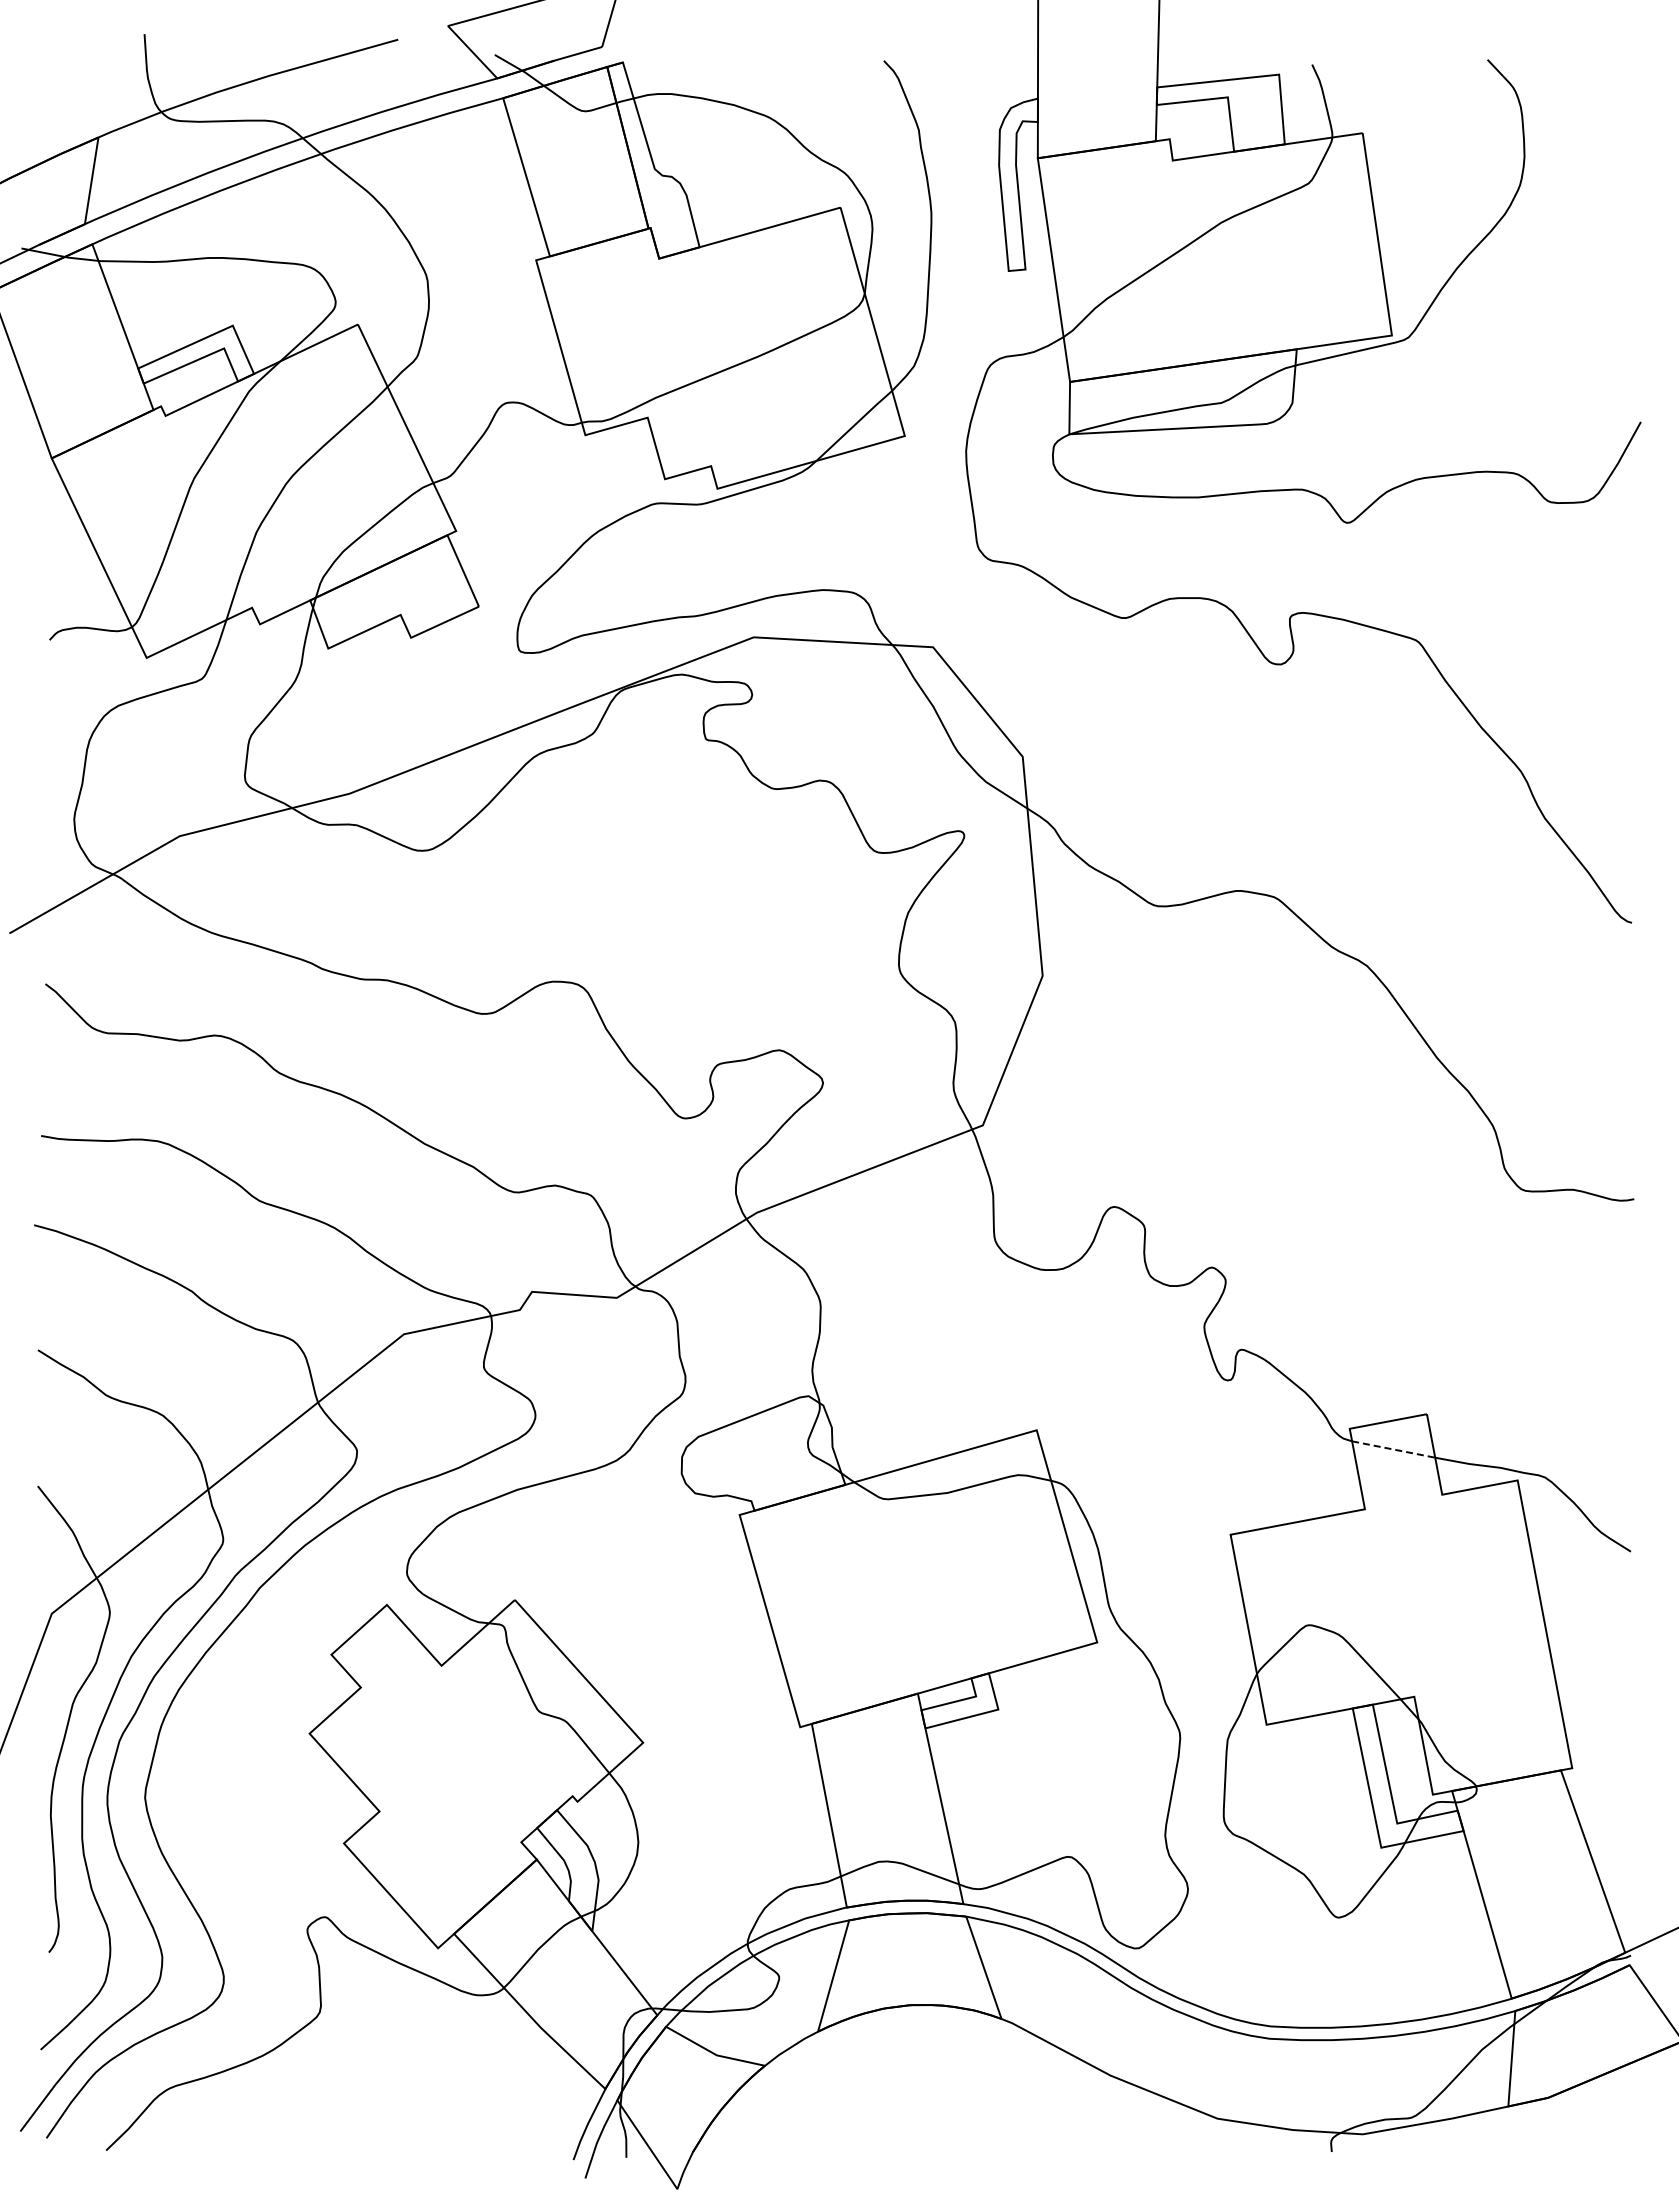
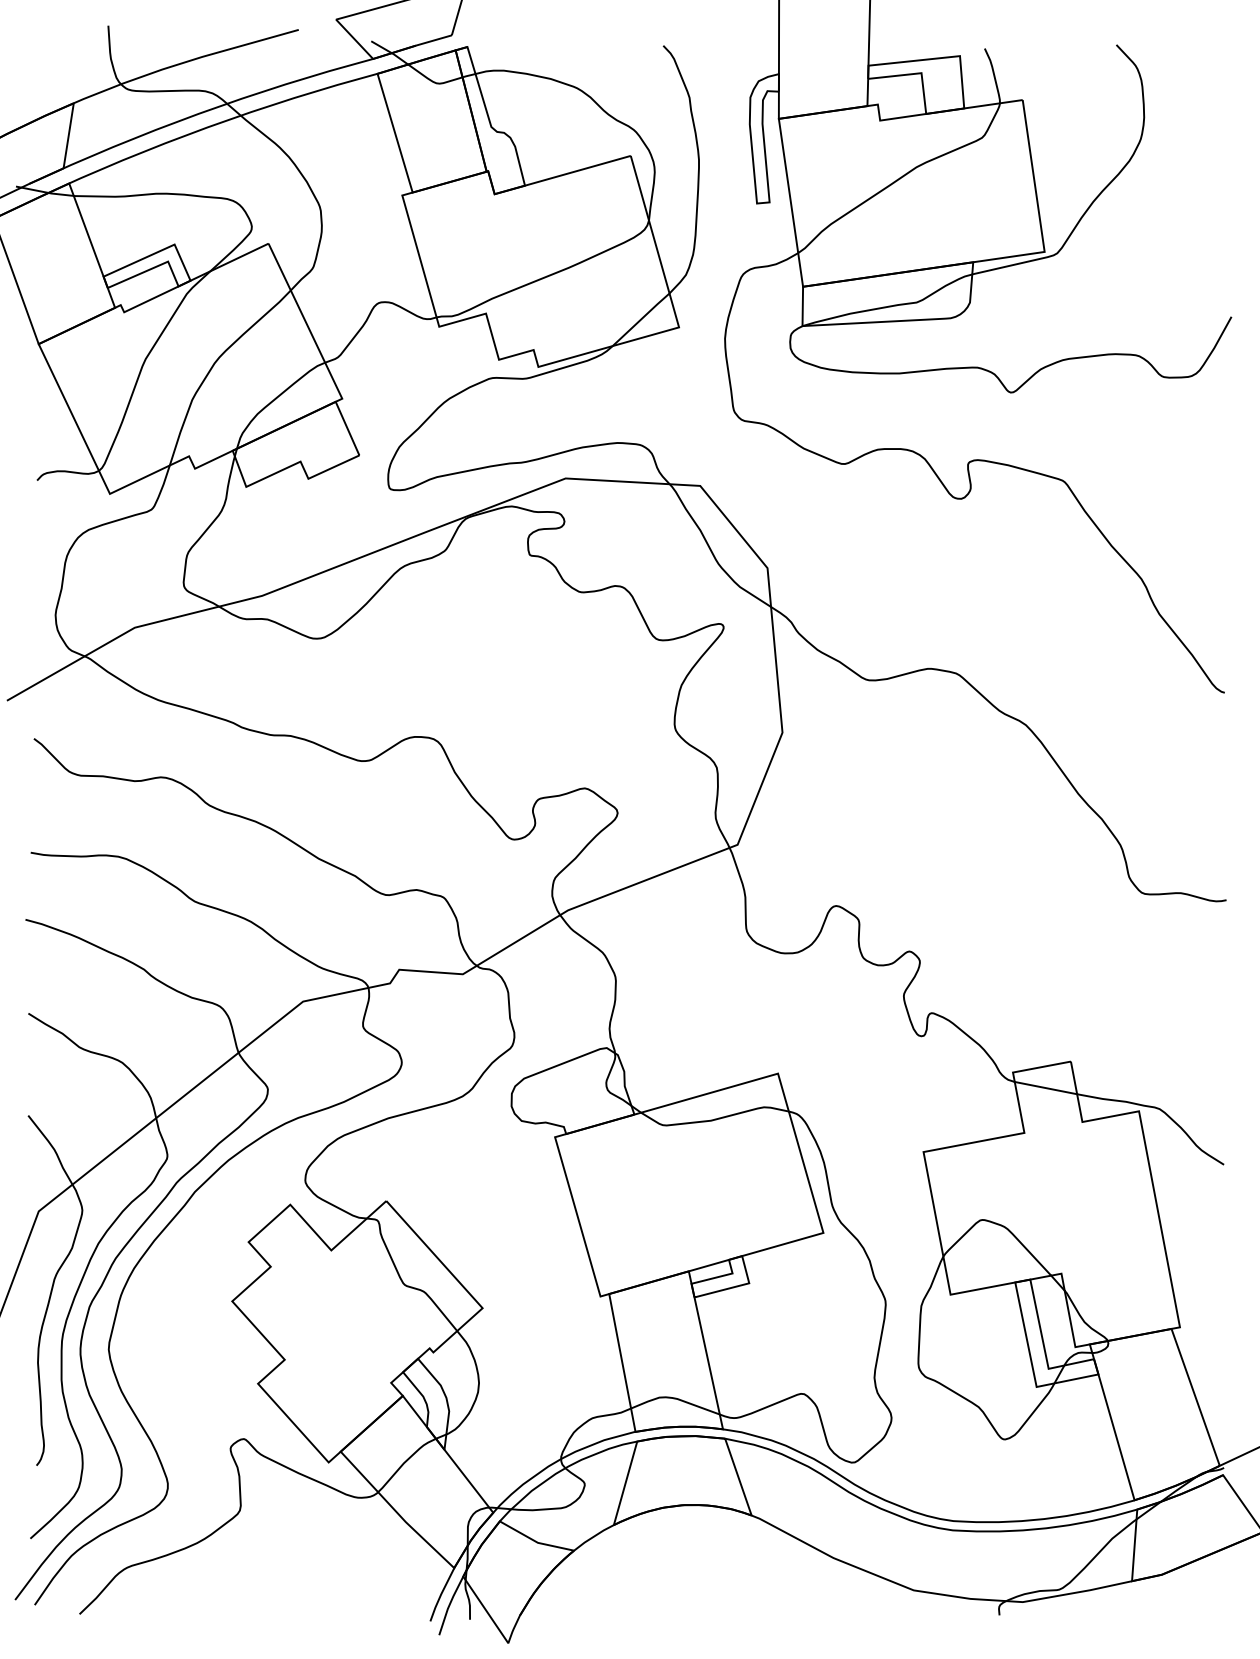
line: (1394, 1449) -> (1046, 1088), dashed -> solid

